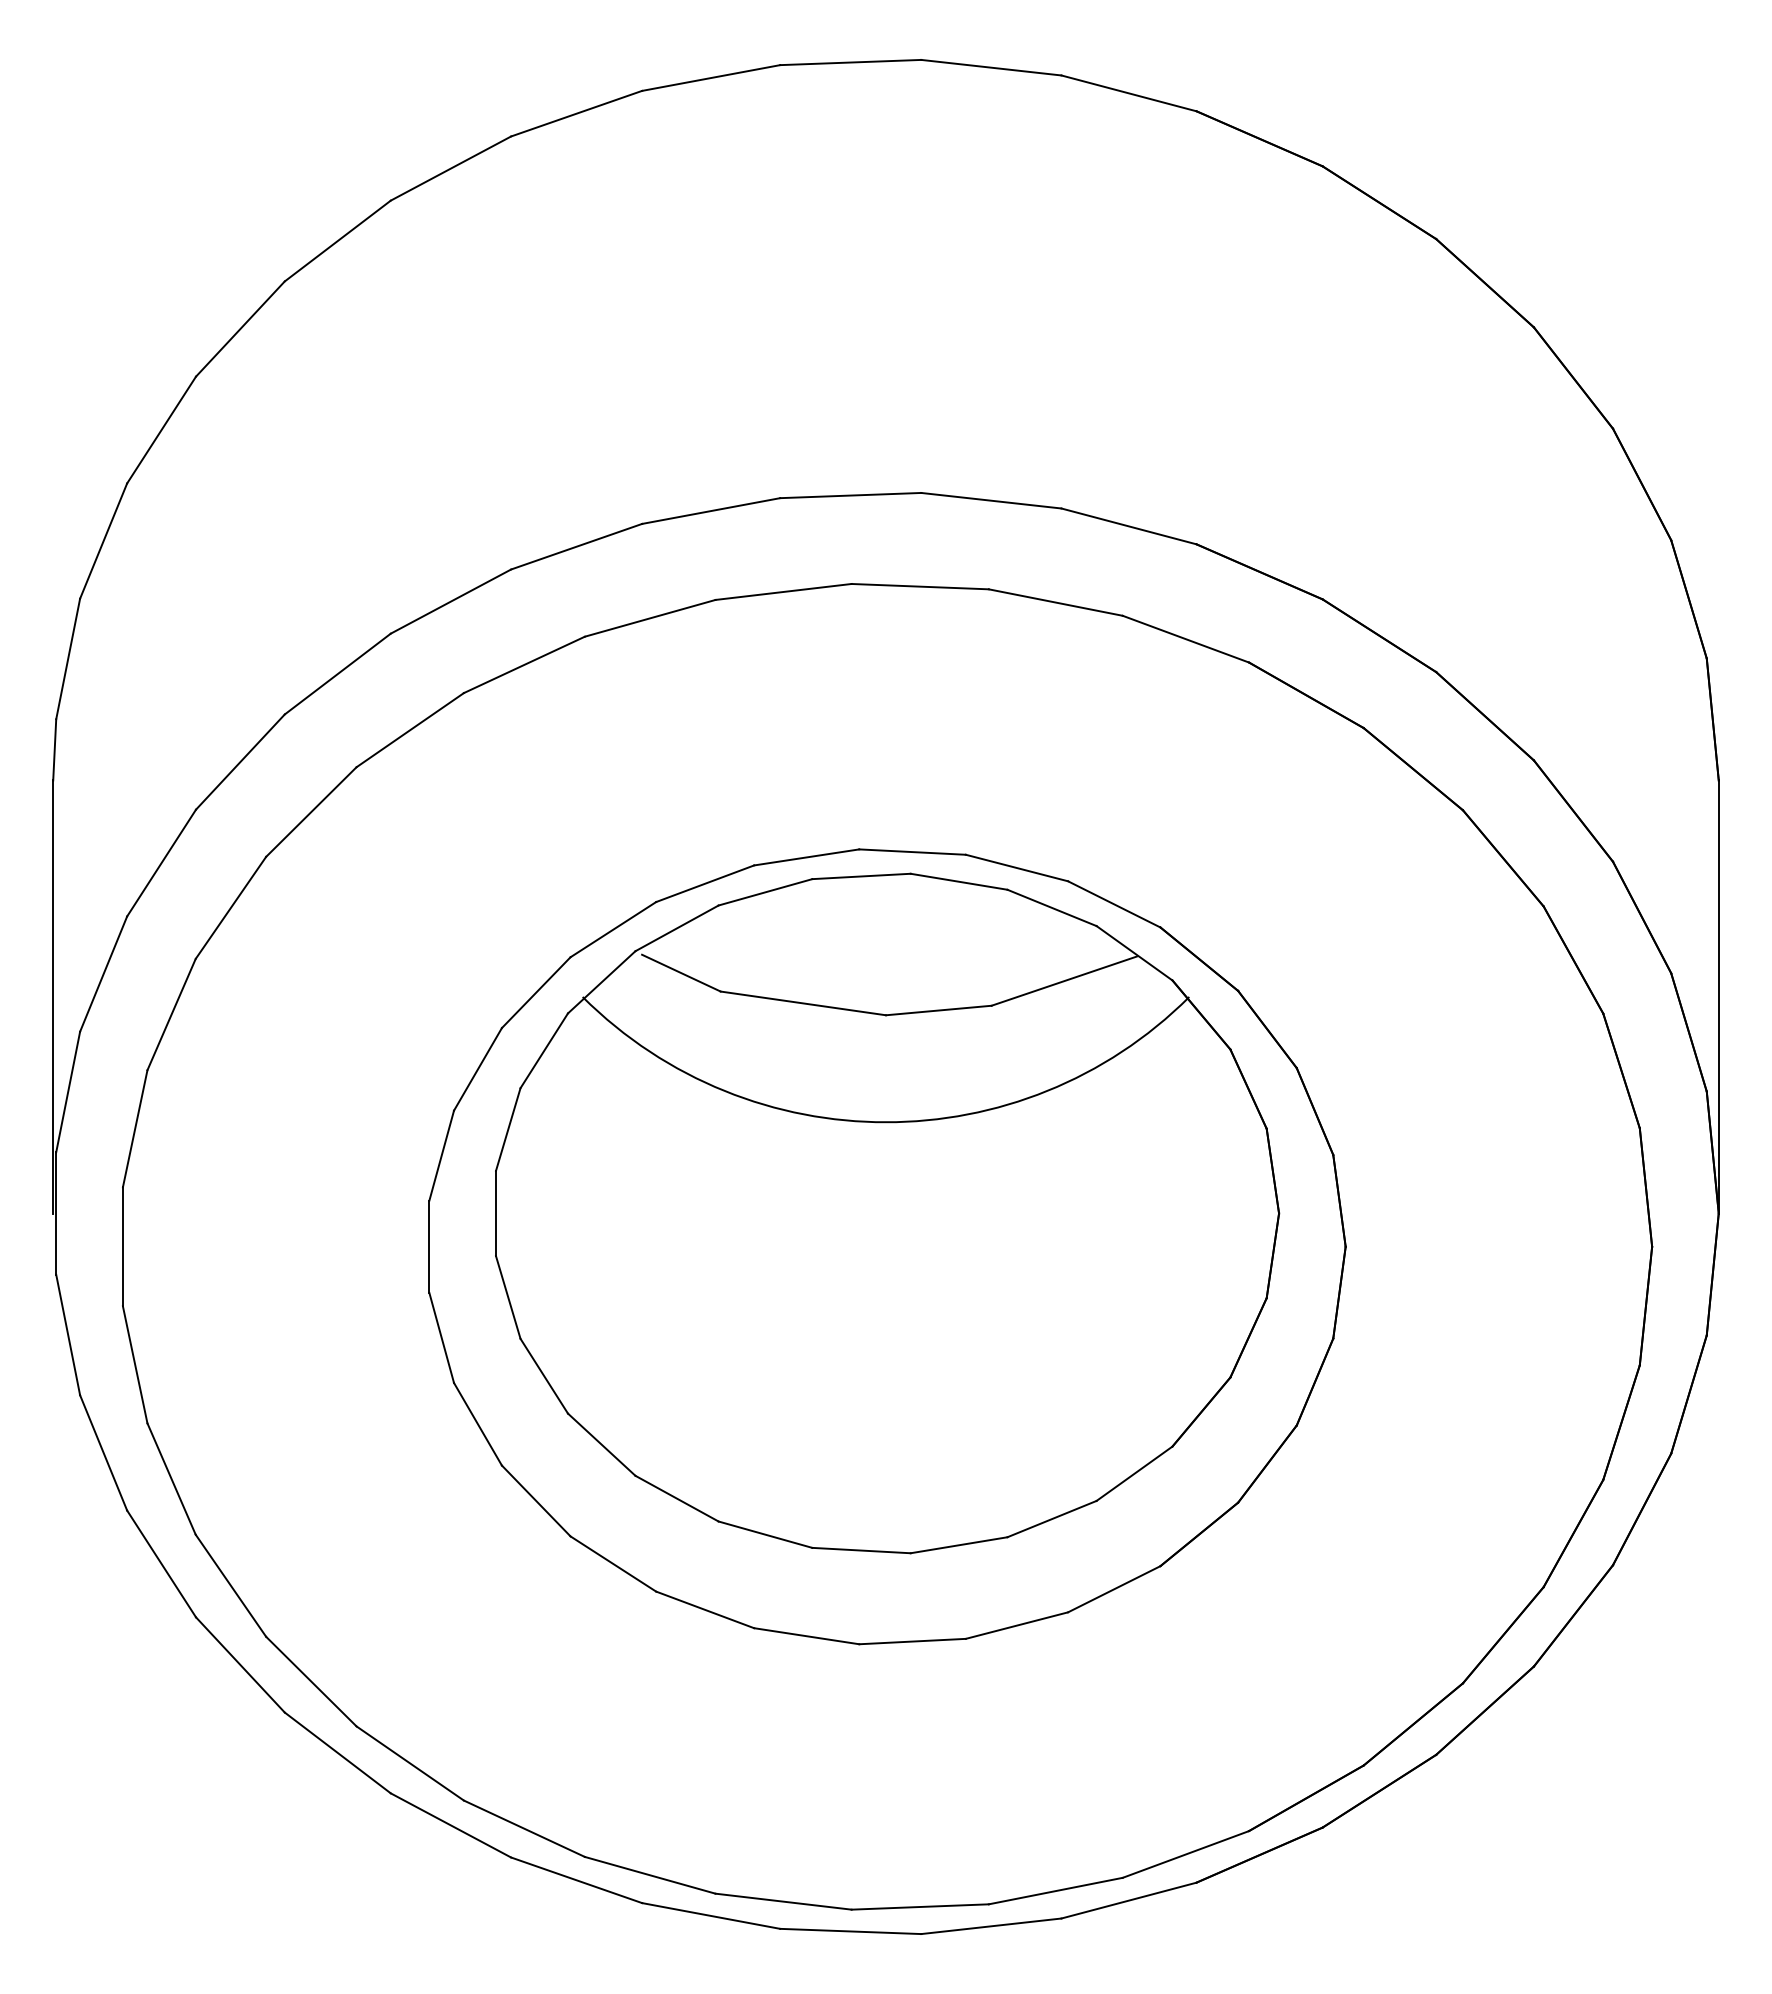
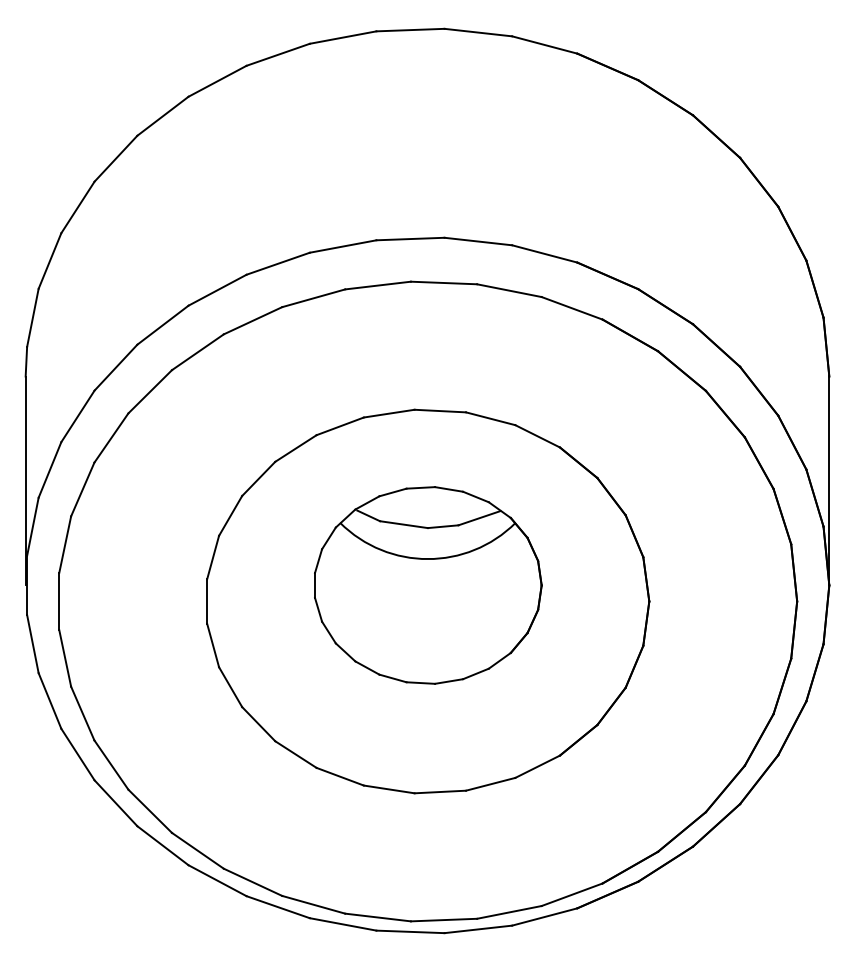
part: (888, 1213) -> (428, 585), size x0.6

